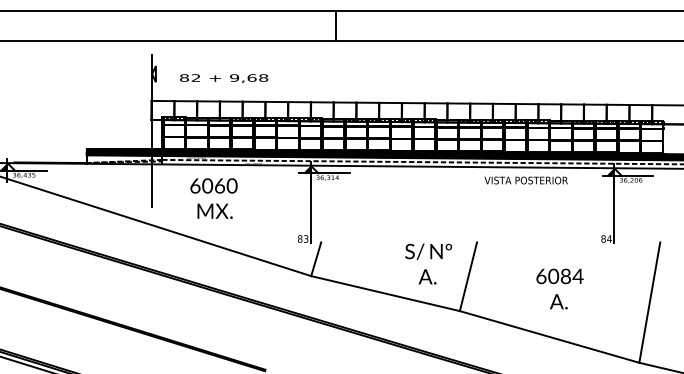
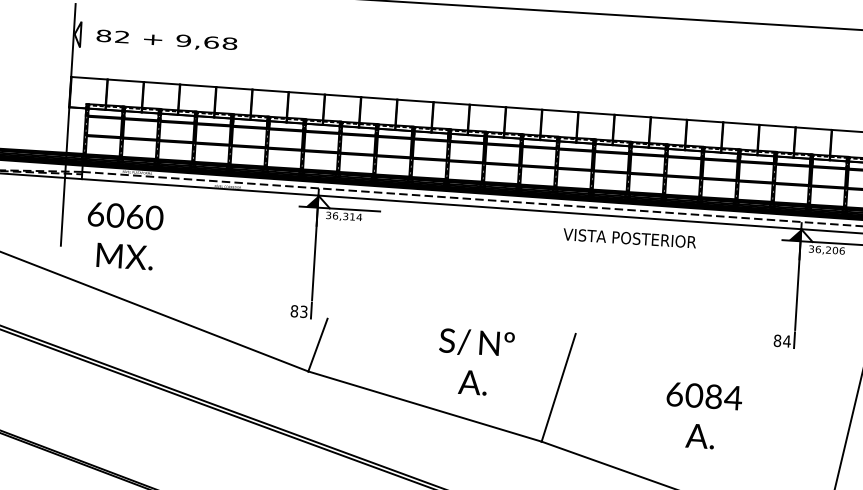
text: (224, 78) -> (167, 40), moved
text: (525, 180) -> (628, 238), moved
text: (213, 198) -> (123, 236), moved
text: (428, 263) -> (475, 361), moved

